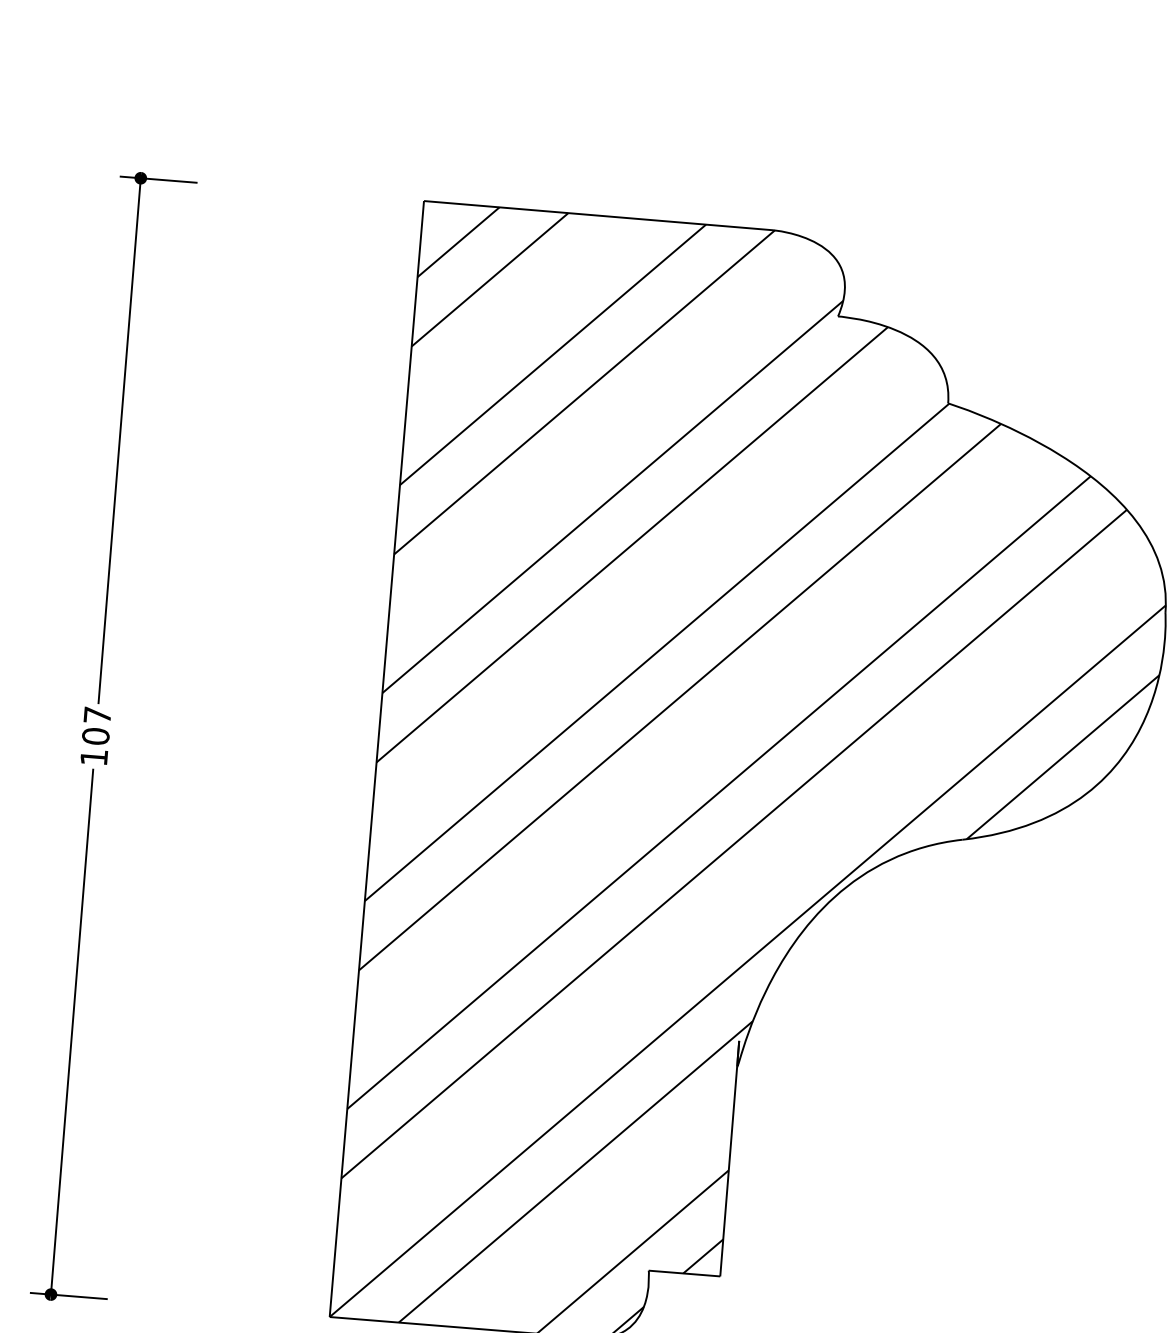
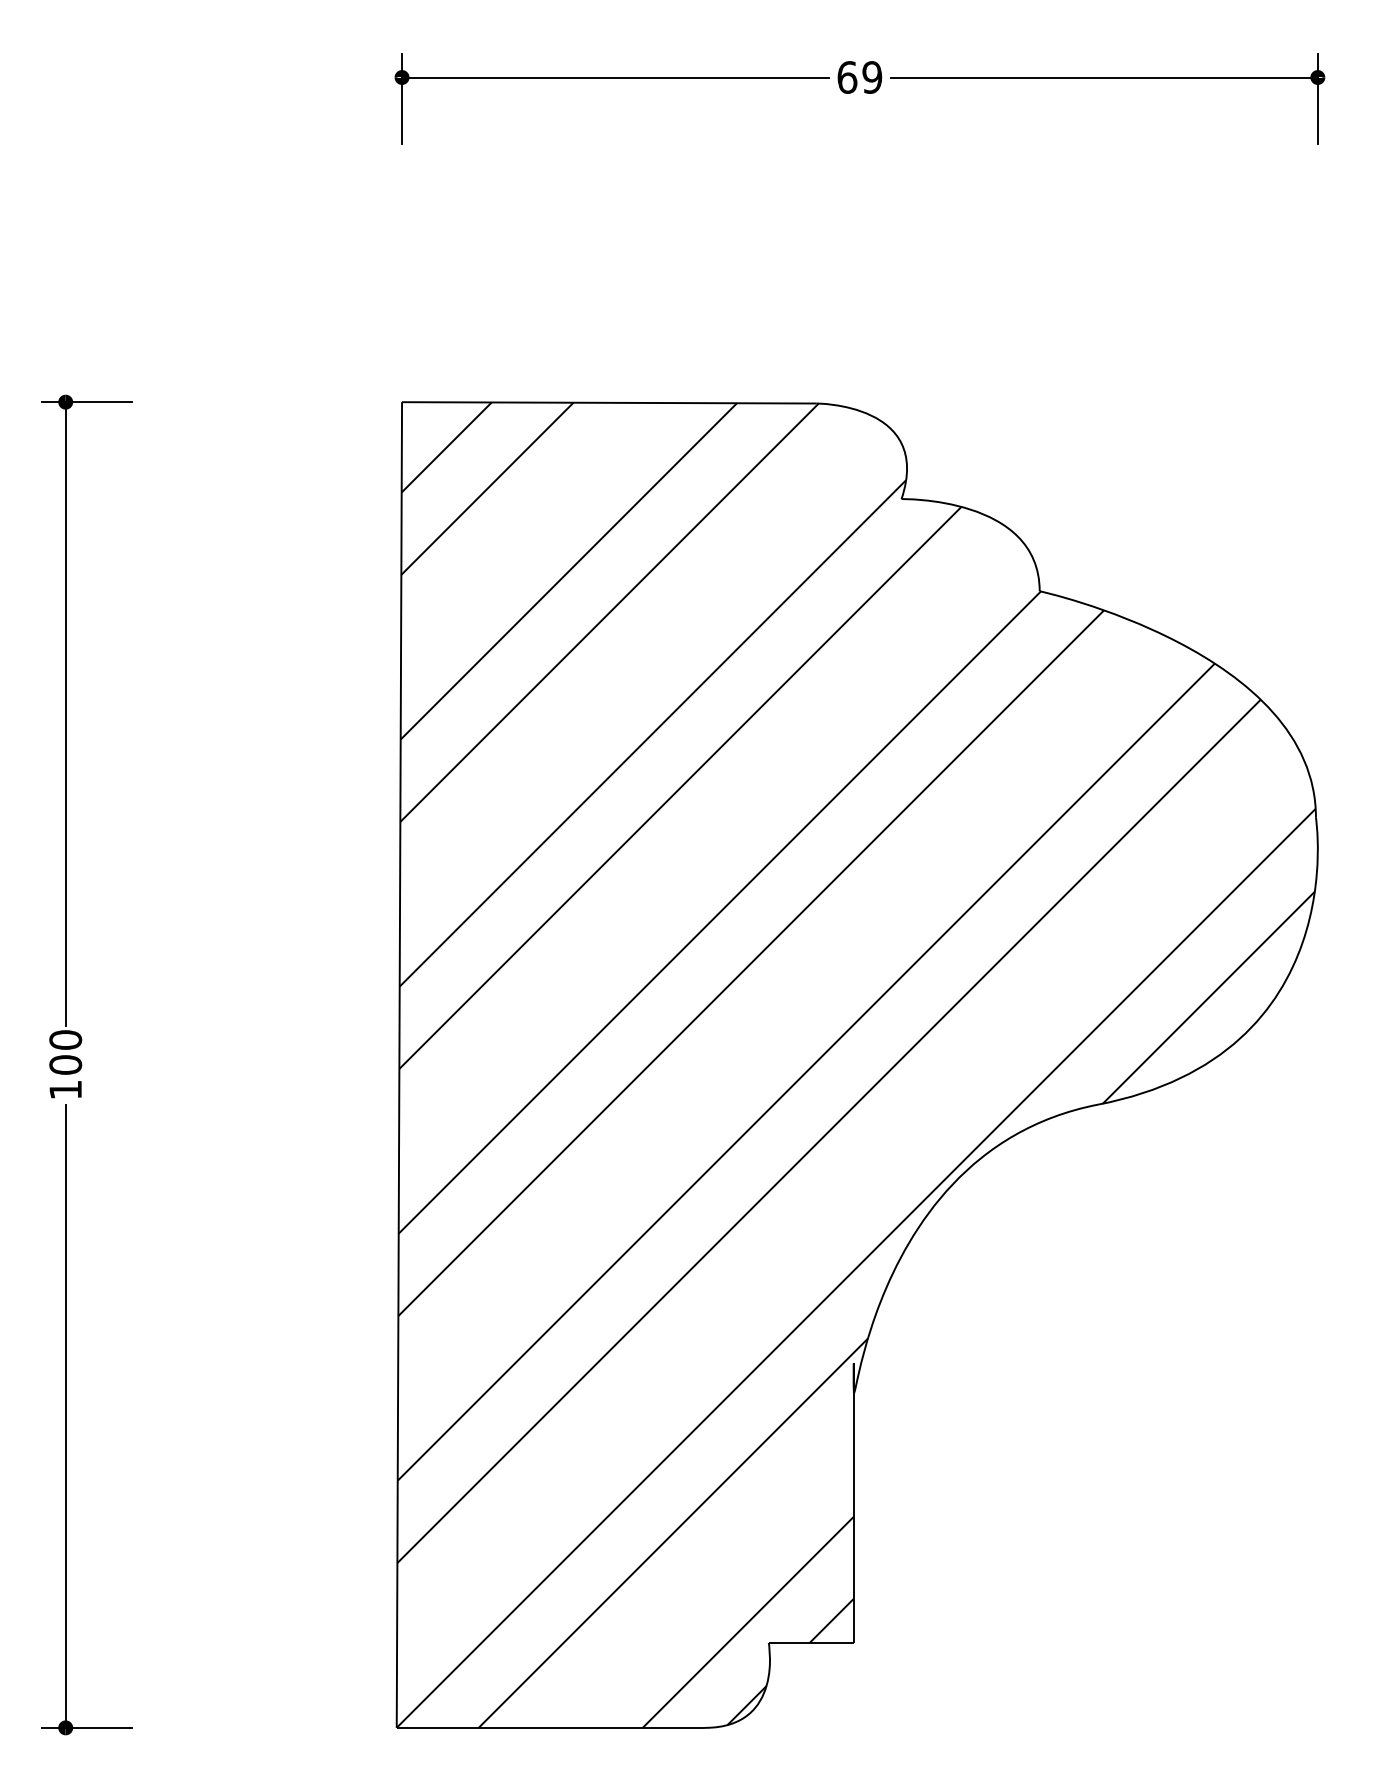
text: (97, 714) -> (65, 1039), 107 -> 100

